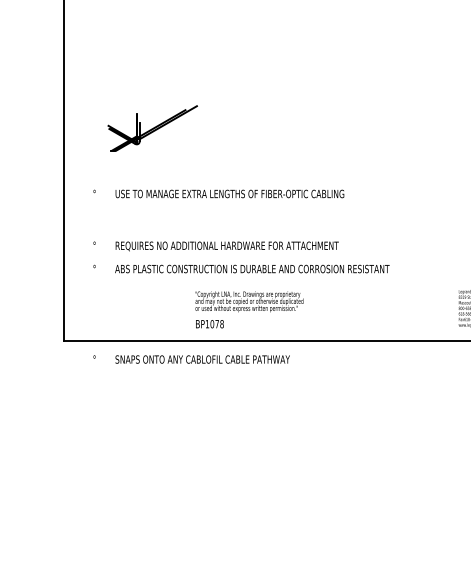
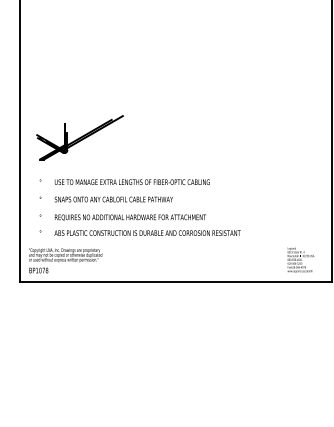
part: (151, 128) -> (79, 137), size x1.43
text: (249, 309) -> (65, 260), moved
text: (190, 359) -> (105, 199), moved

